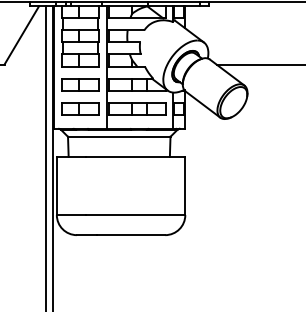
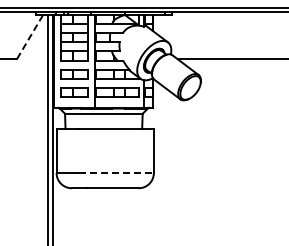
line: (22, 36) -> (30, 37), solid -> dashed
line: (135, 215) -> (116, 173), solid -> dashed

